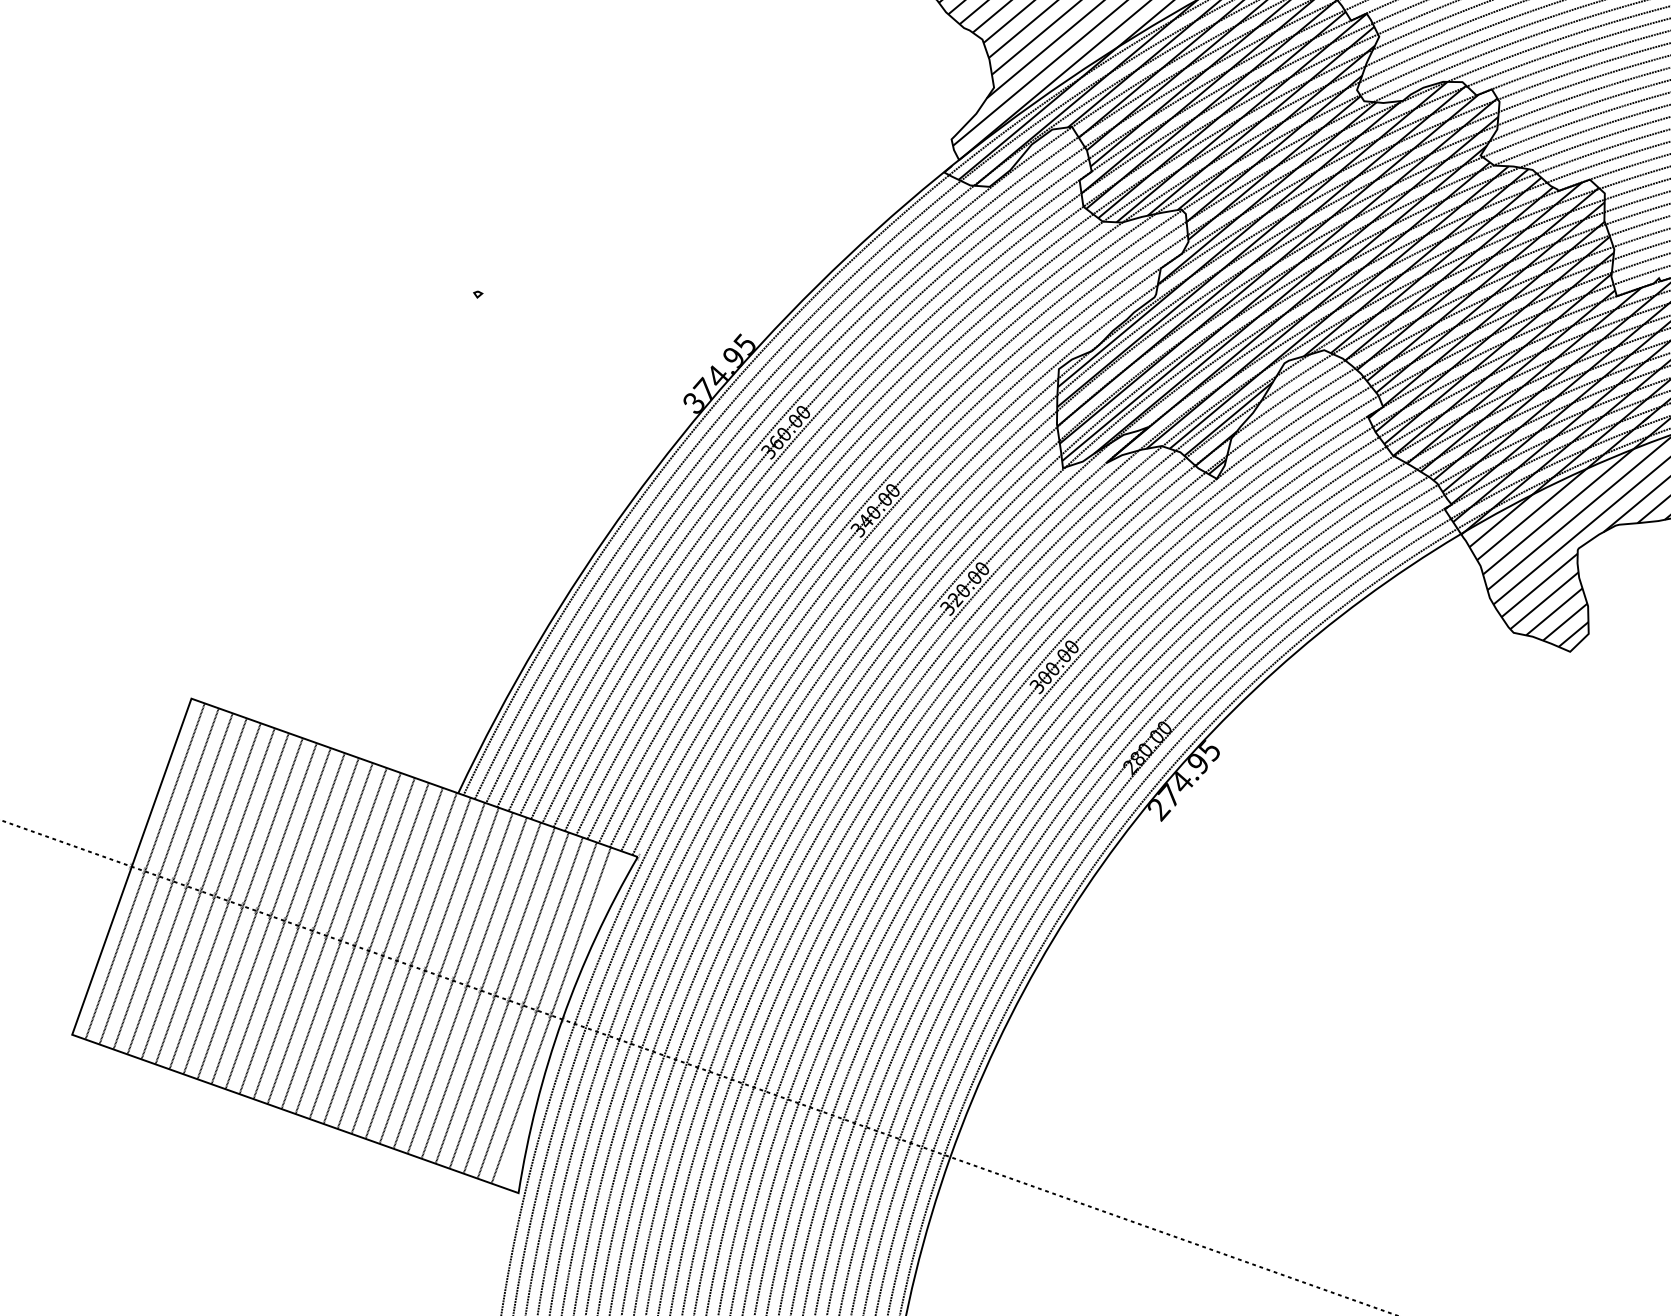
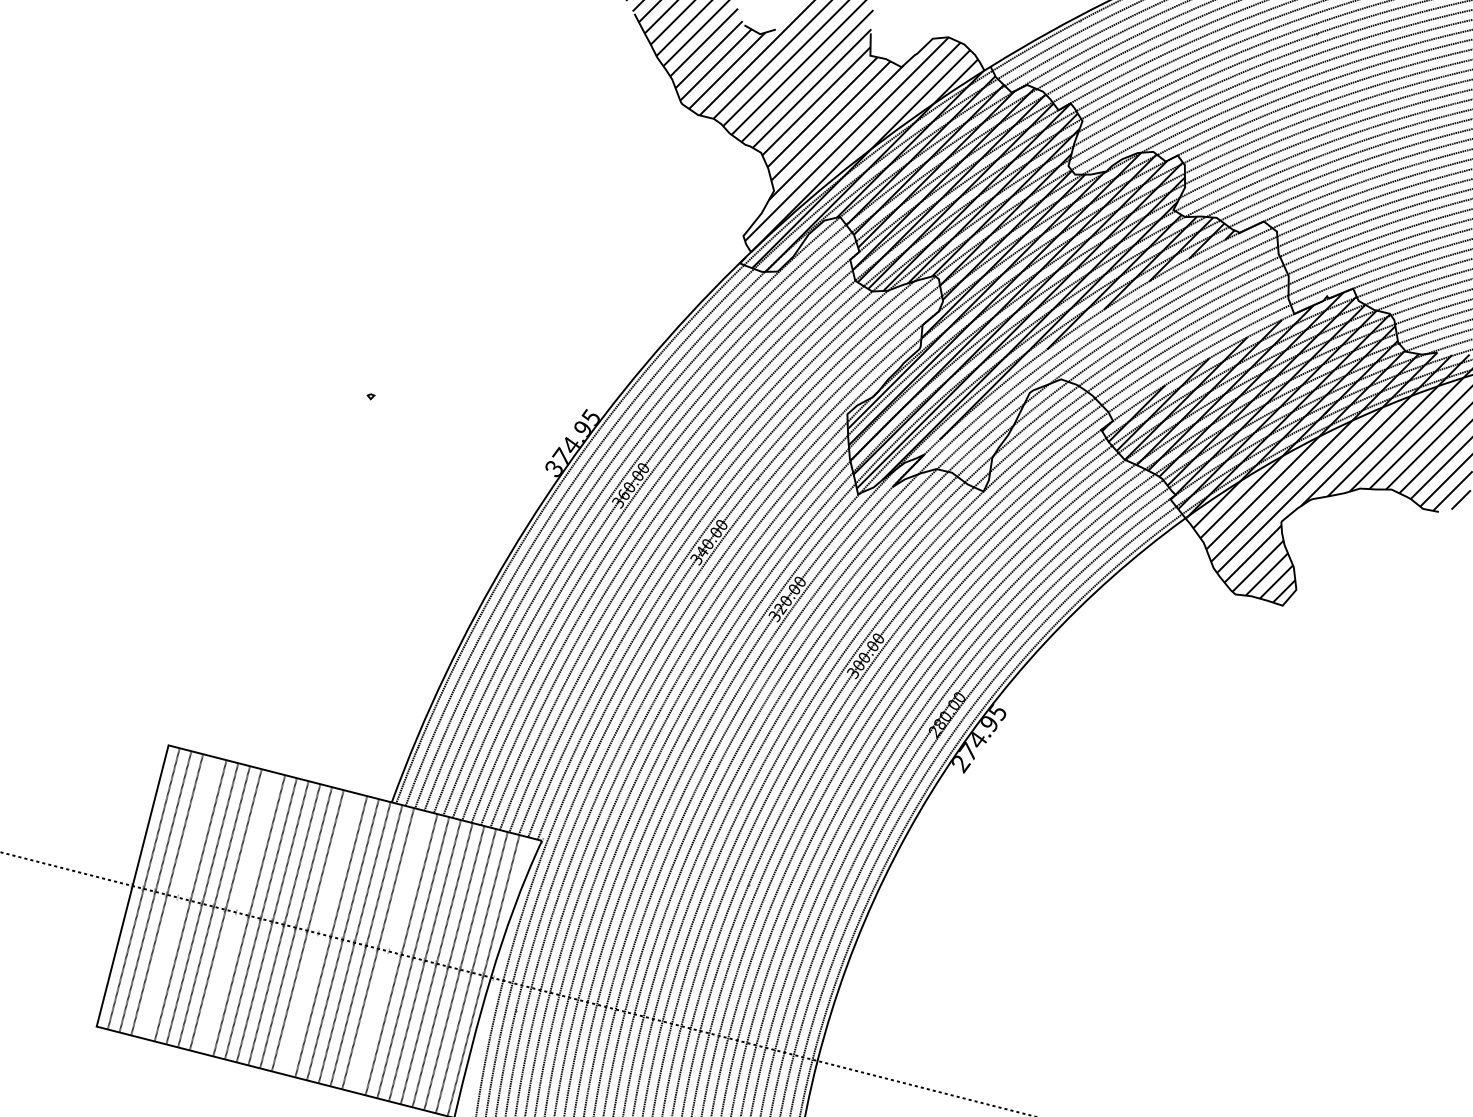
hatch: (1367, 325) -> (1094, 356), removed
line: (186, 885) -> (178, 897), removed
line: (257, 910) -> (237, 912), removed
line: (355, 945) -> (319, 933), removed
line: (438, 975) -> (389, 951), removed

